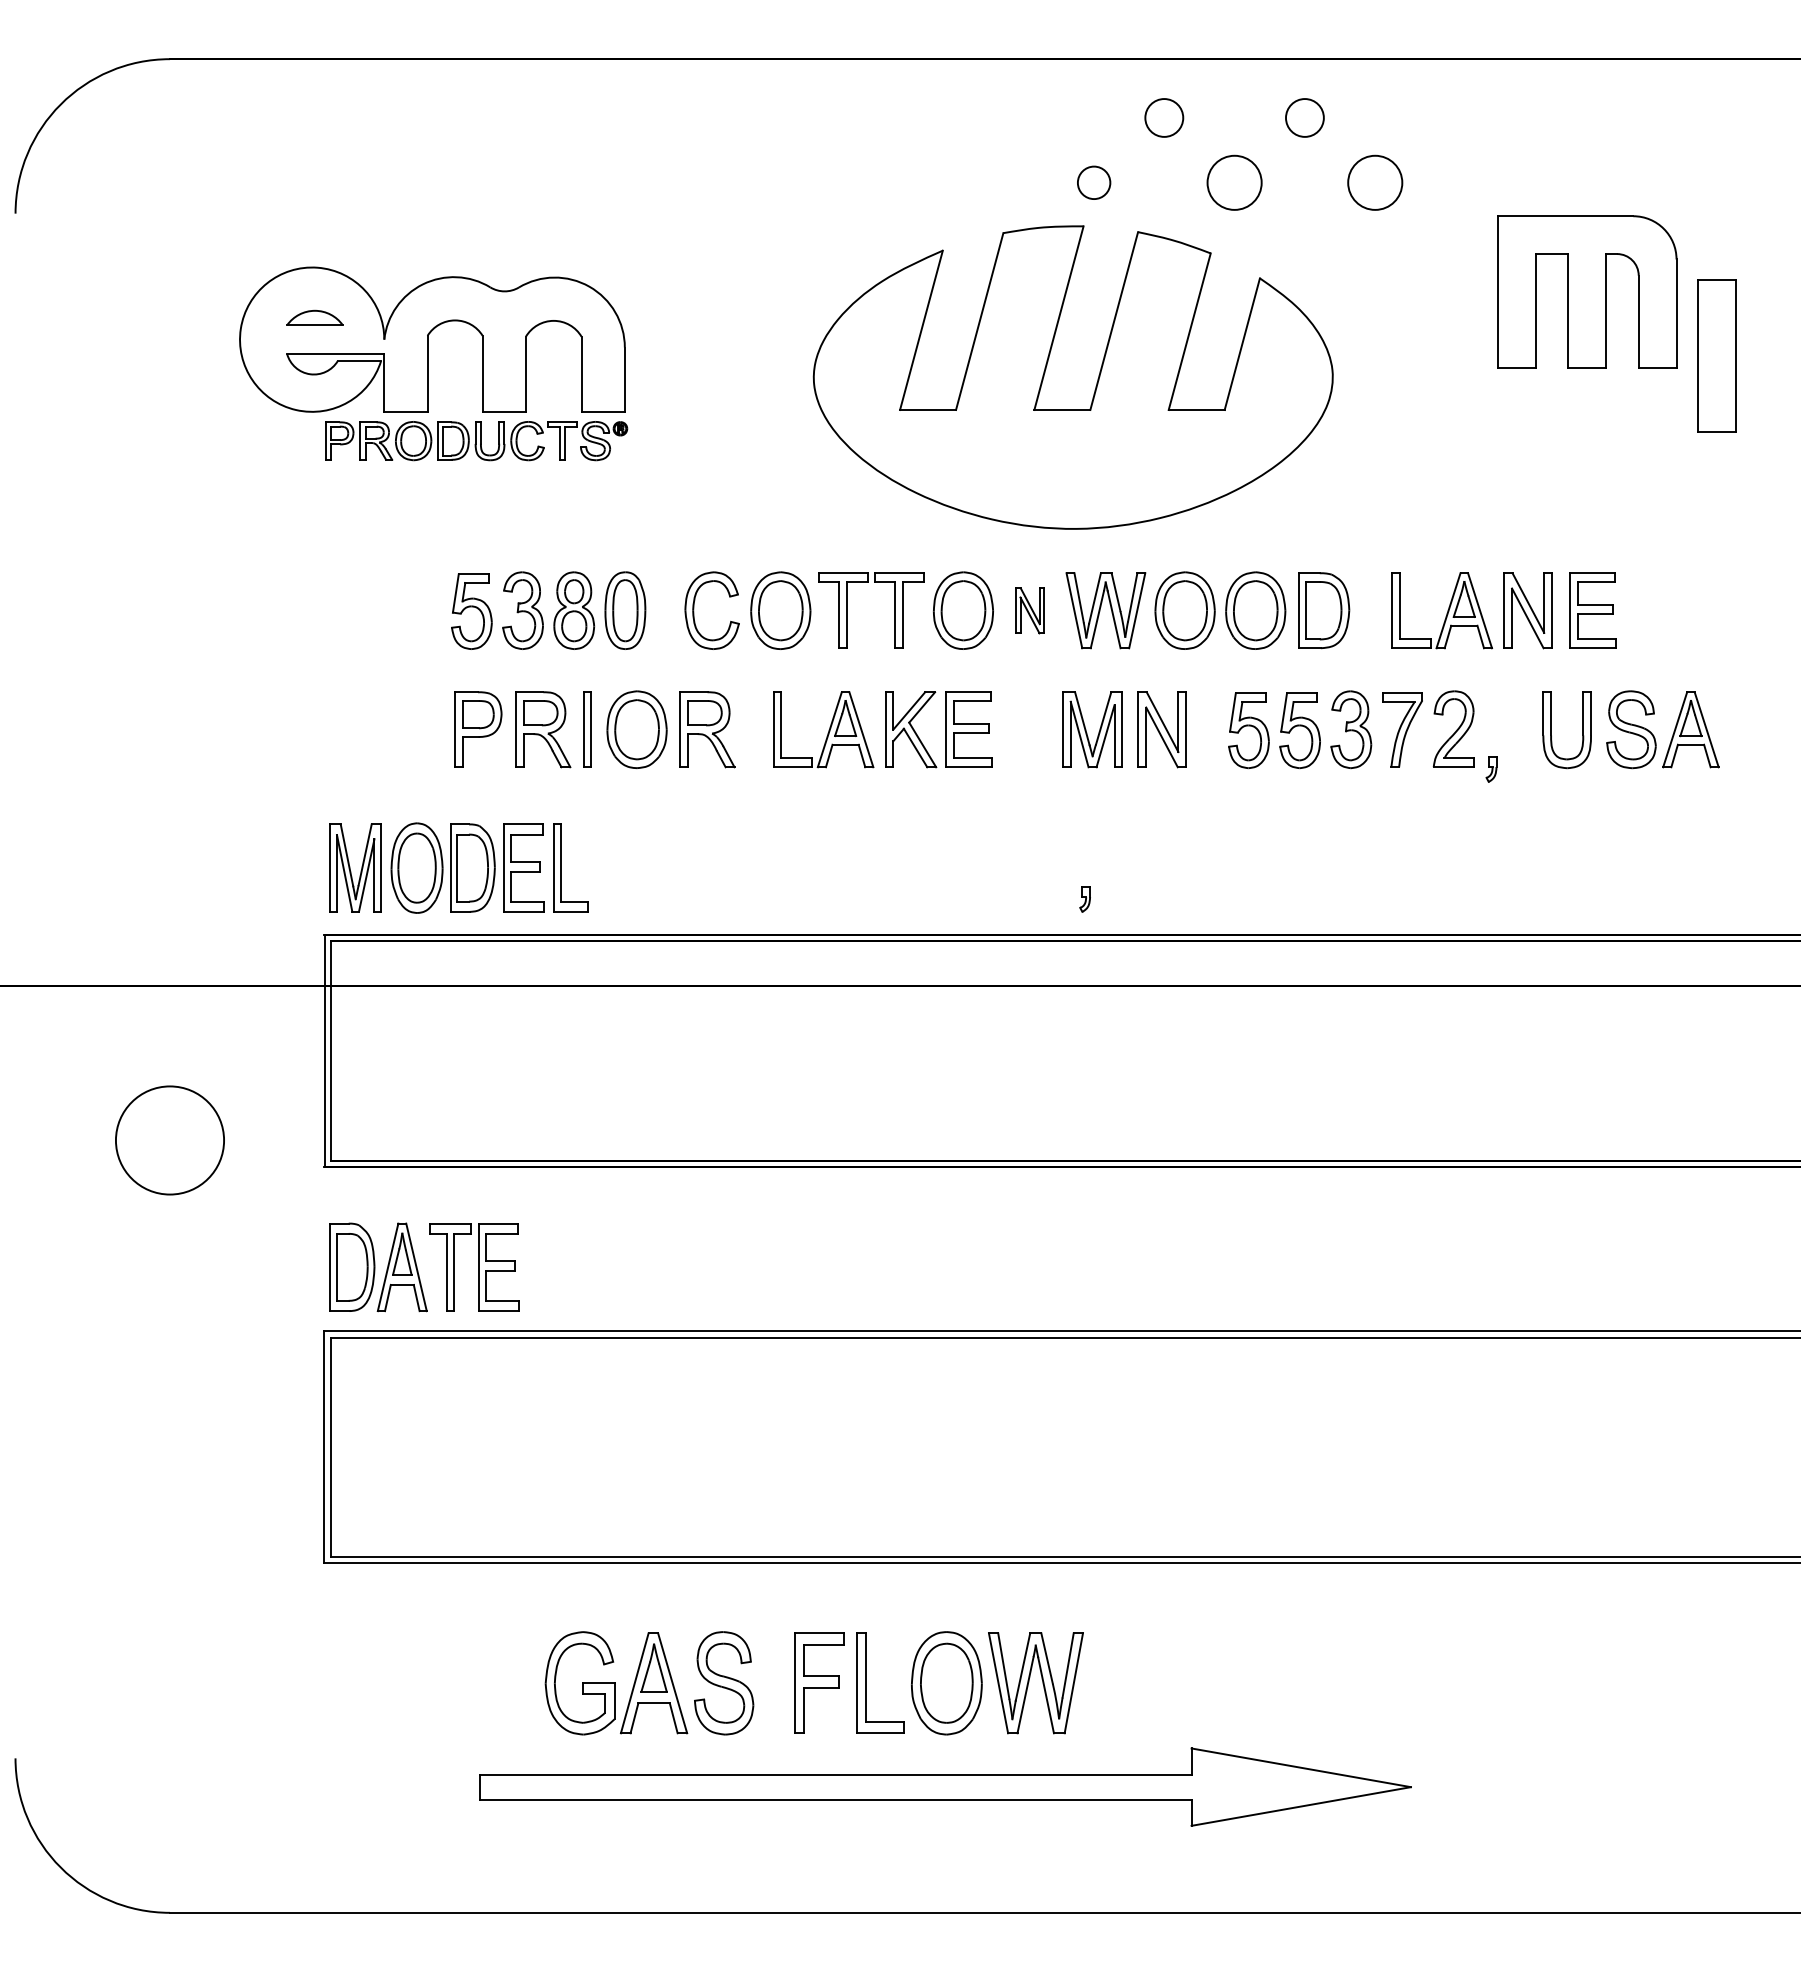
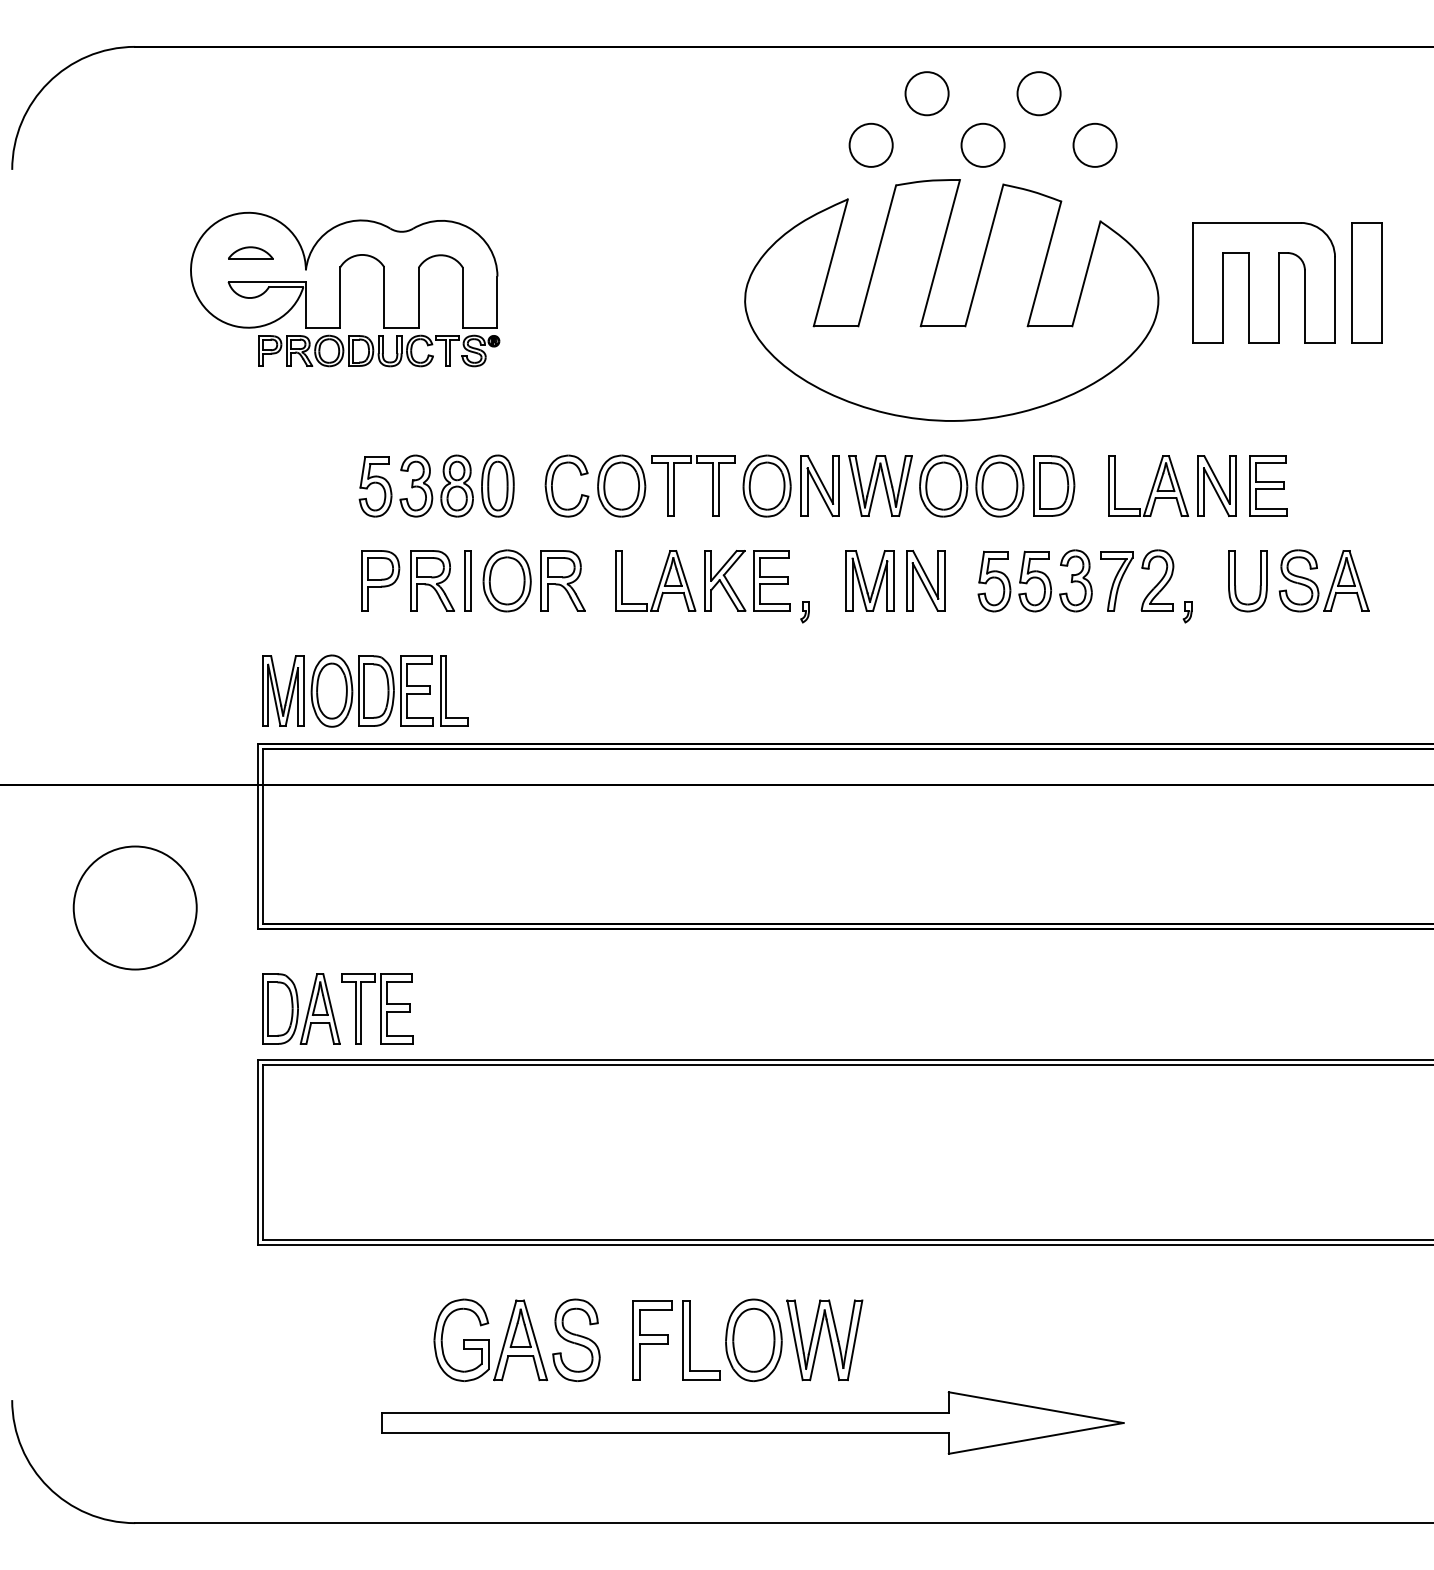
circle: (1164, 117) -> (927, 93), size x1.43
circle: (1304, 117) -> (1038, 93), size x1.43
circle: (1094, 182) -> (871, 145), size x1.67
part: (1587, 291) -> (1264, 282), moved
part: (1096, 382) -> (970, 304), moved
part: (1029, 610) -> (819, 485), size x1.67
part: (1084, 899) -> (804, 612), moved
circle: (169, 1140) -> (134, 908), size x1.43

